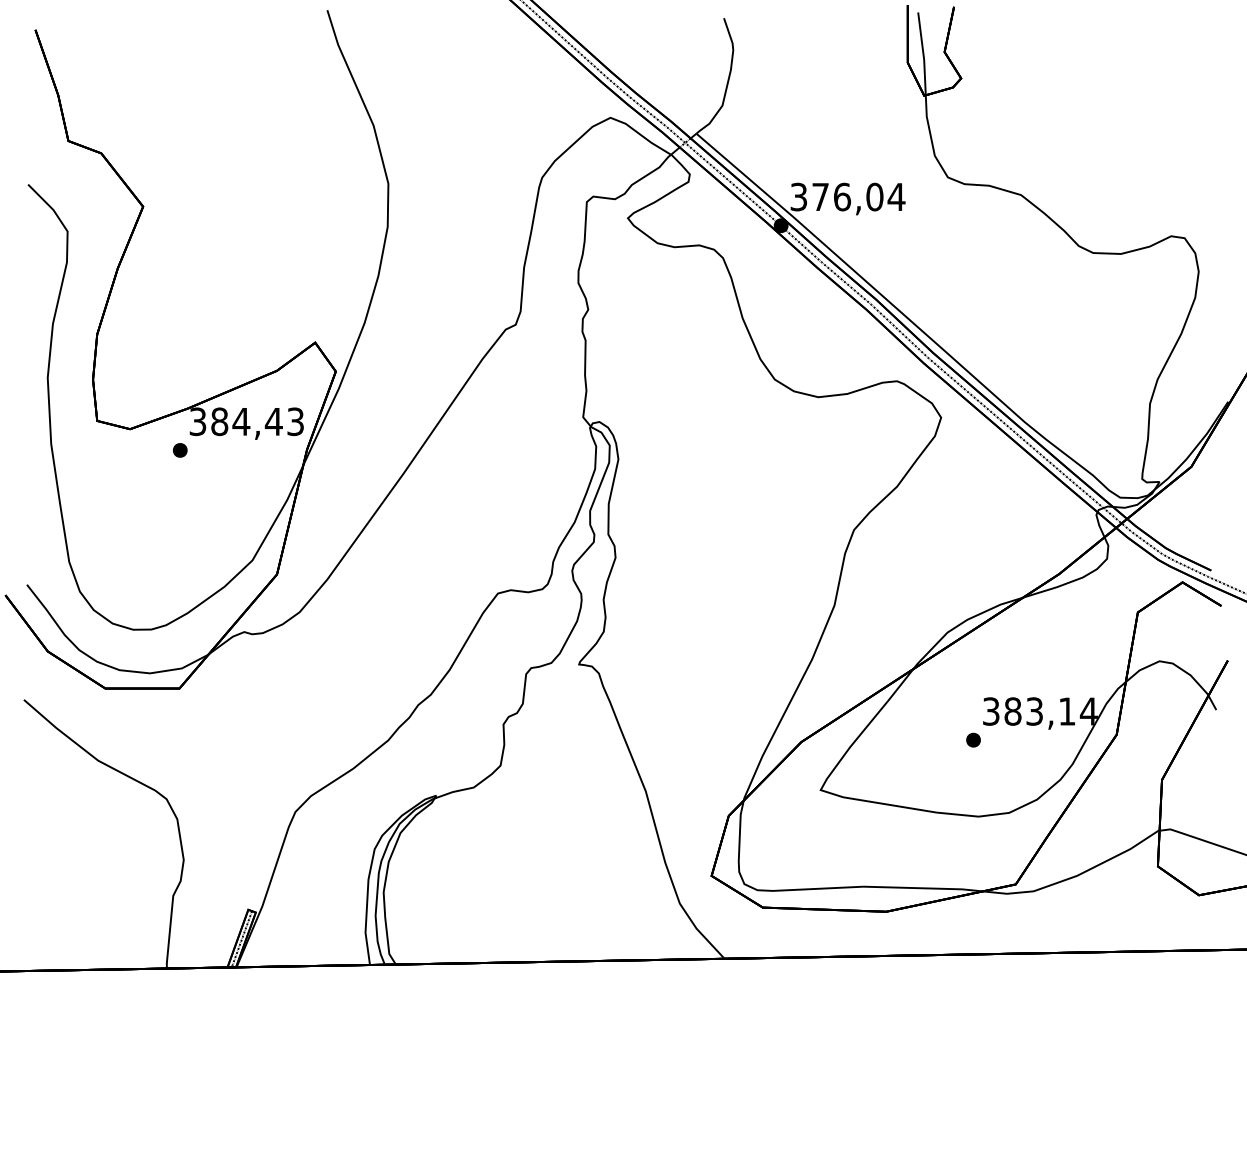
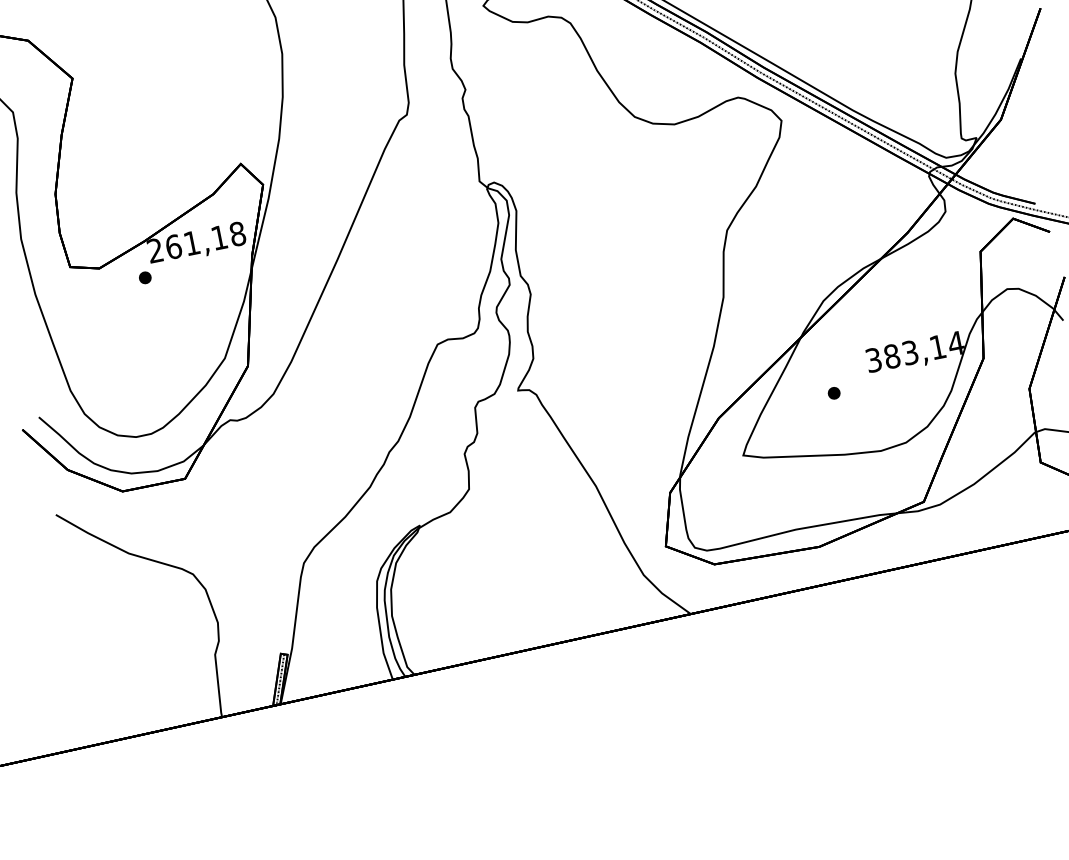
text: (246, 421) -> (196, 242), 384,43 -> 261,18
part: (973, 739) -> (834, 392), moved

